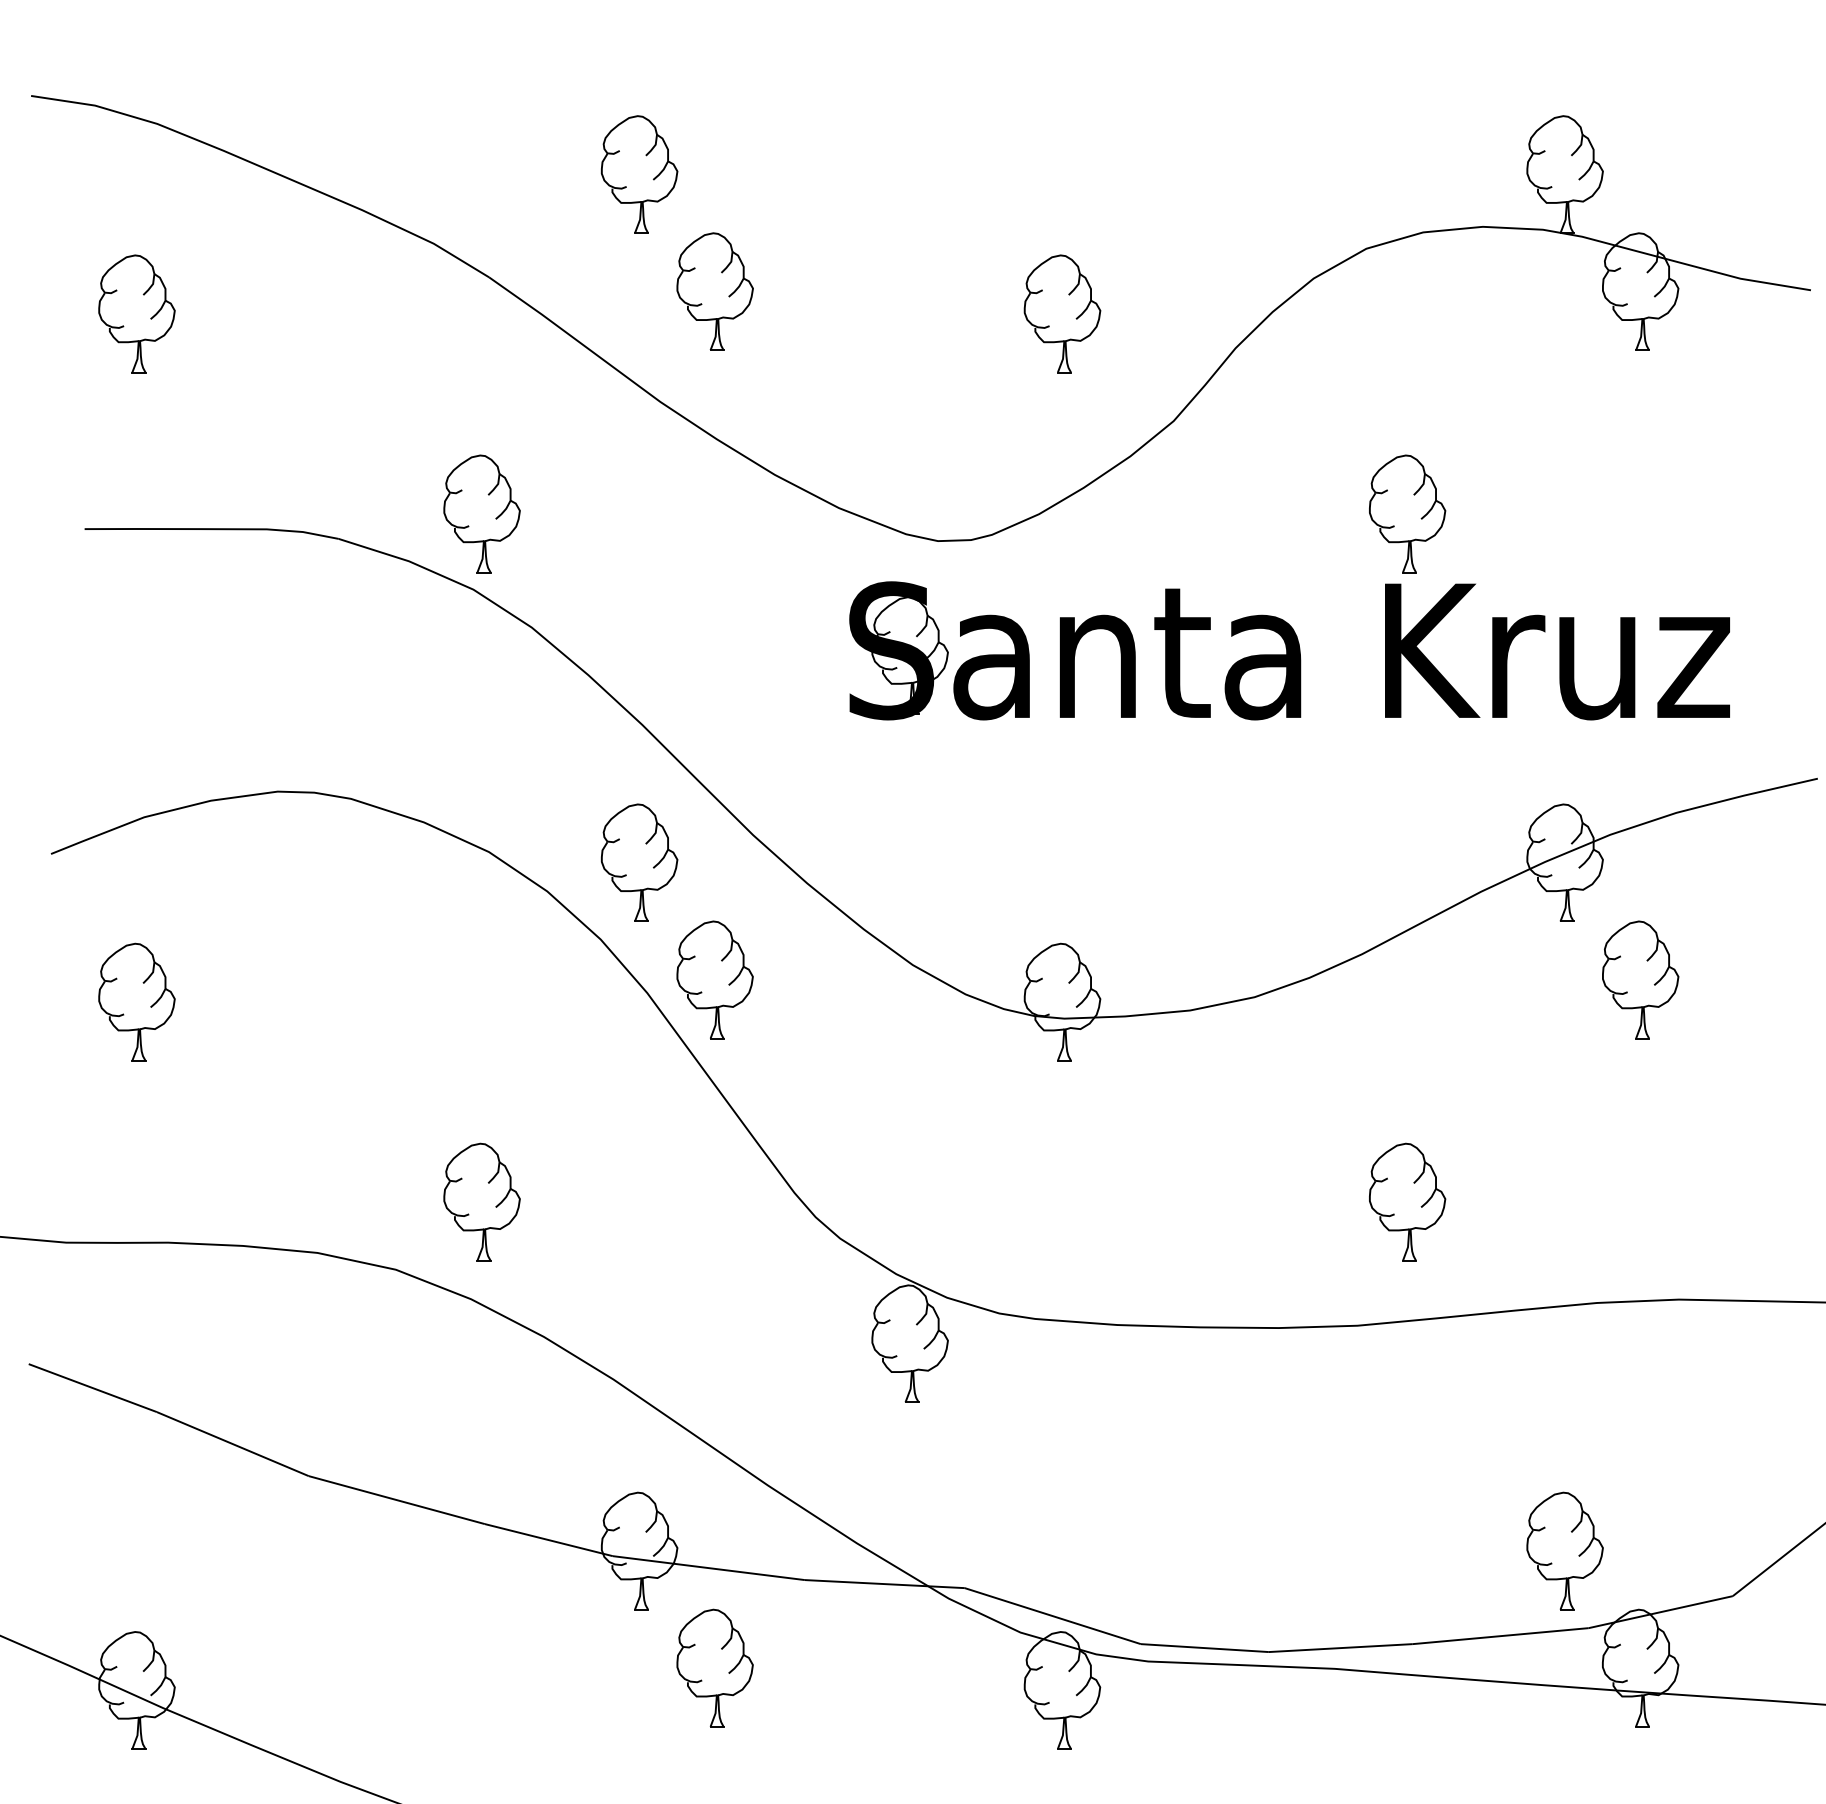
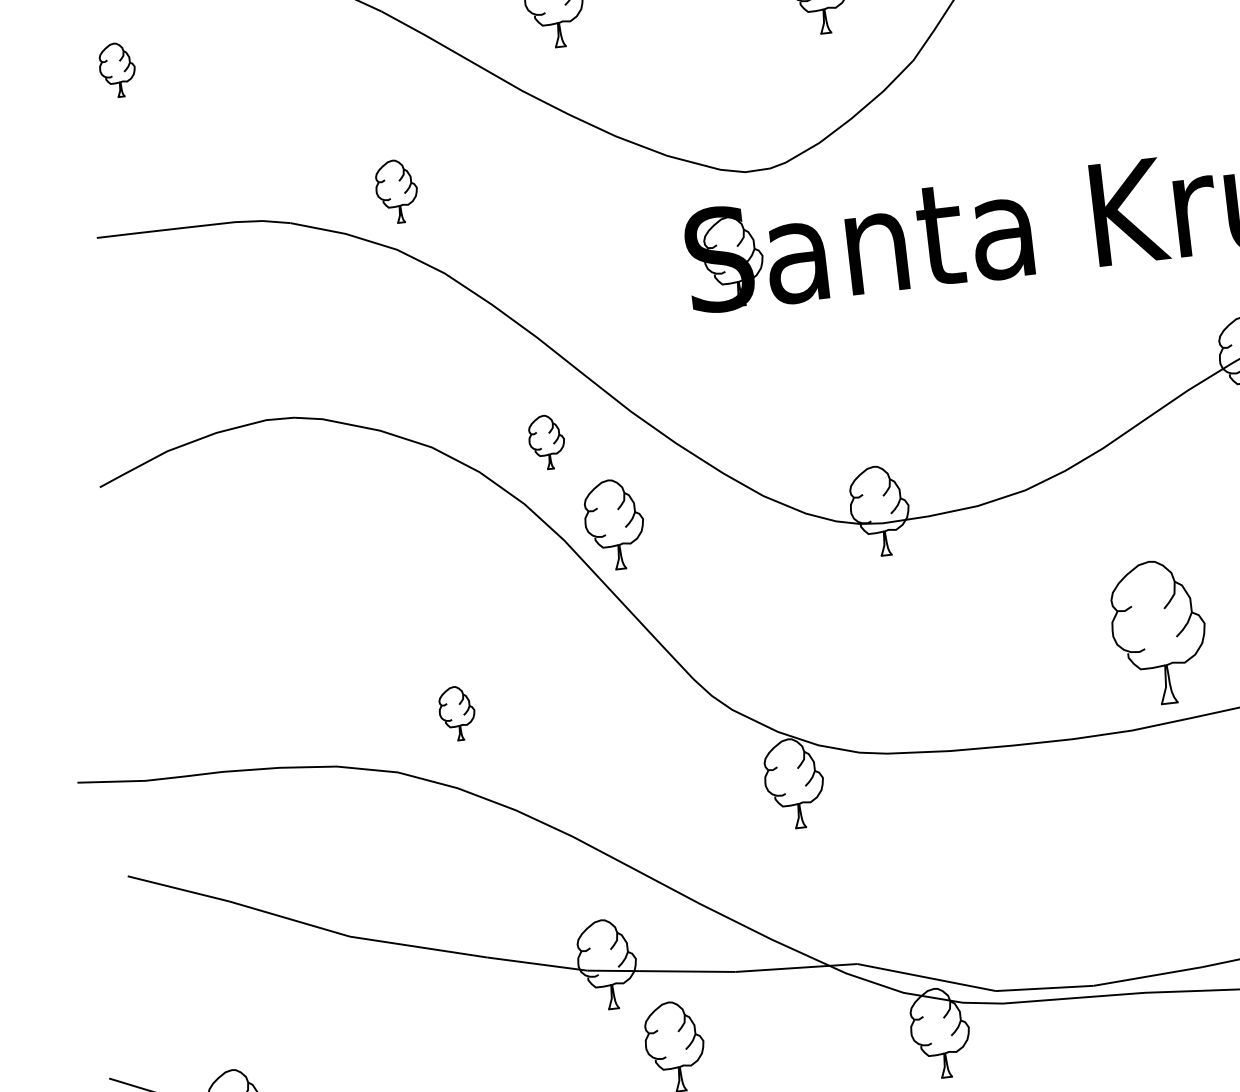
part: (136, 313) -> (117, 69), size x0.6
part: (481, 513) -> (396, 191), size x0.7
part: (1407, 513) -> (1098, 110), removed
part: (639, 862) -> (546, 442), size x0.6
part: (136, 1001) -> (177, 591), removed
part: (481, 1201) -> (456, 713), size x0.6
part: (1407, 1201) -> (1159, 631), size x1.6

